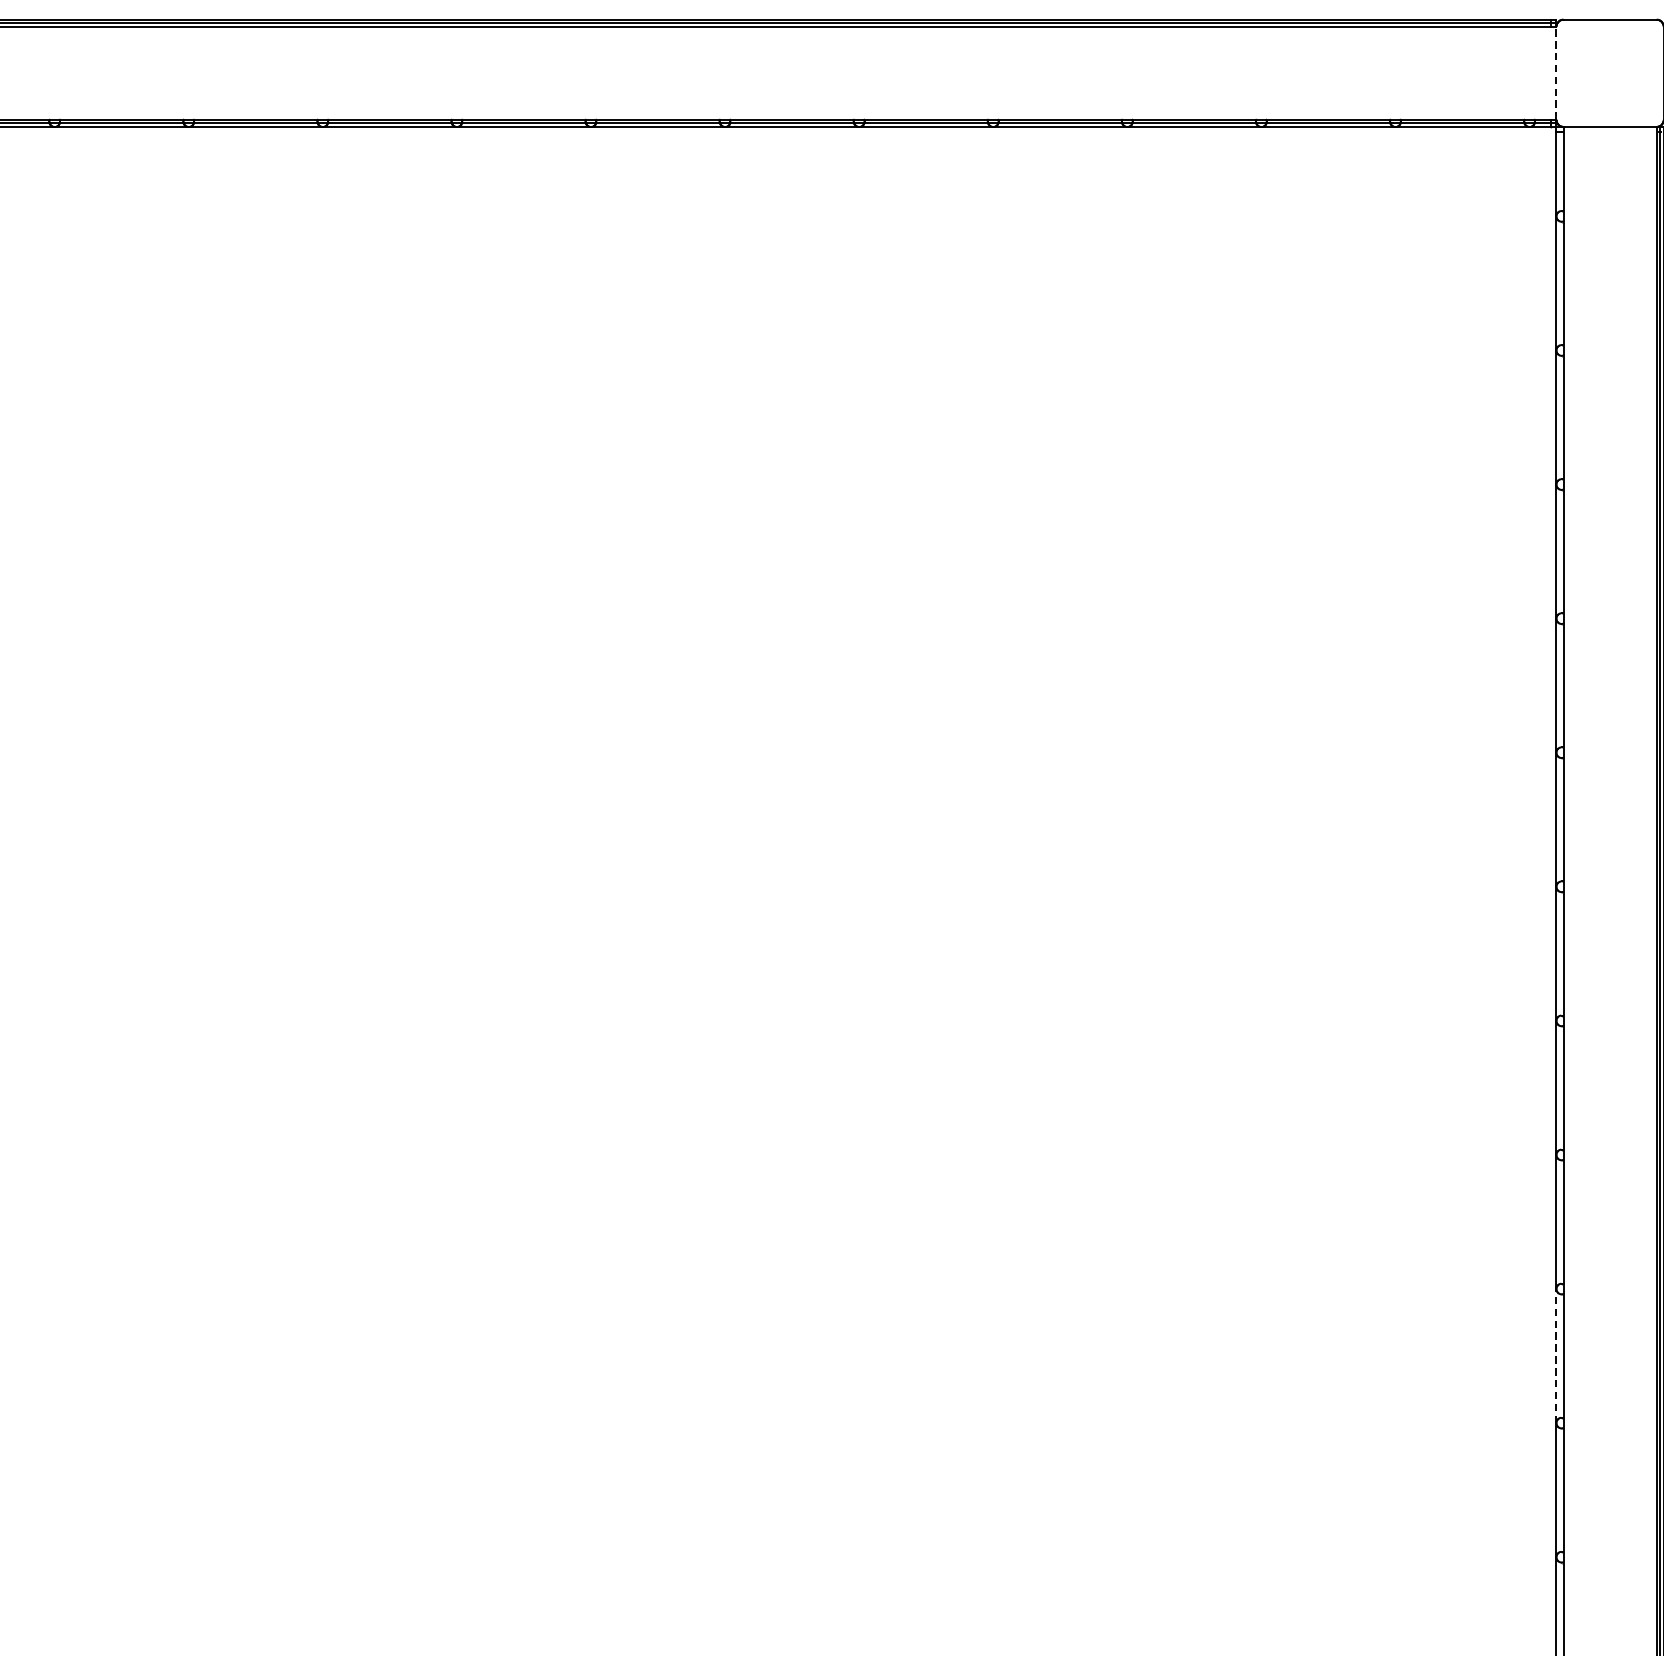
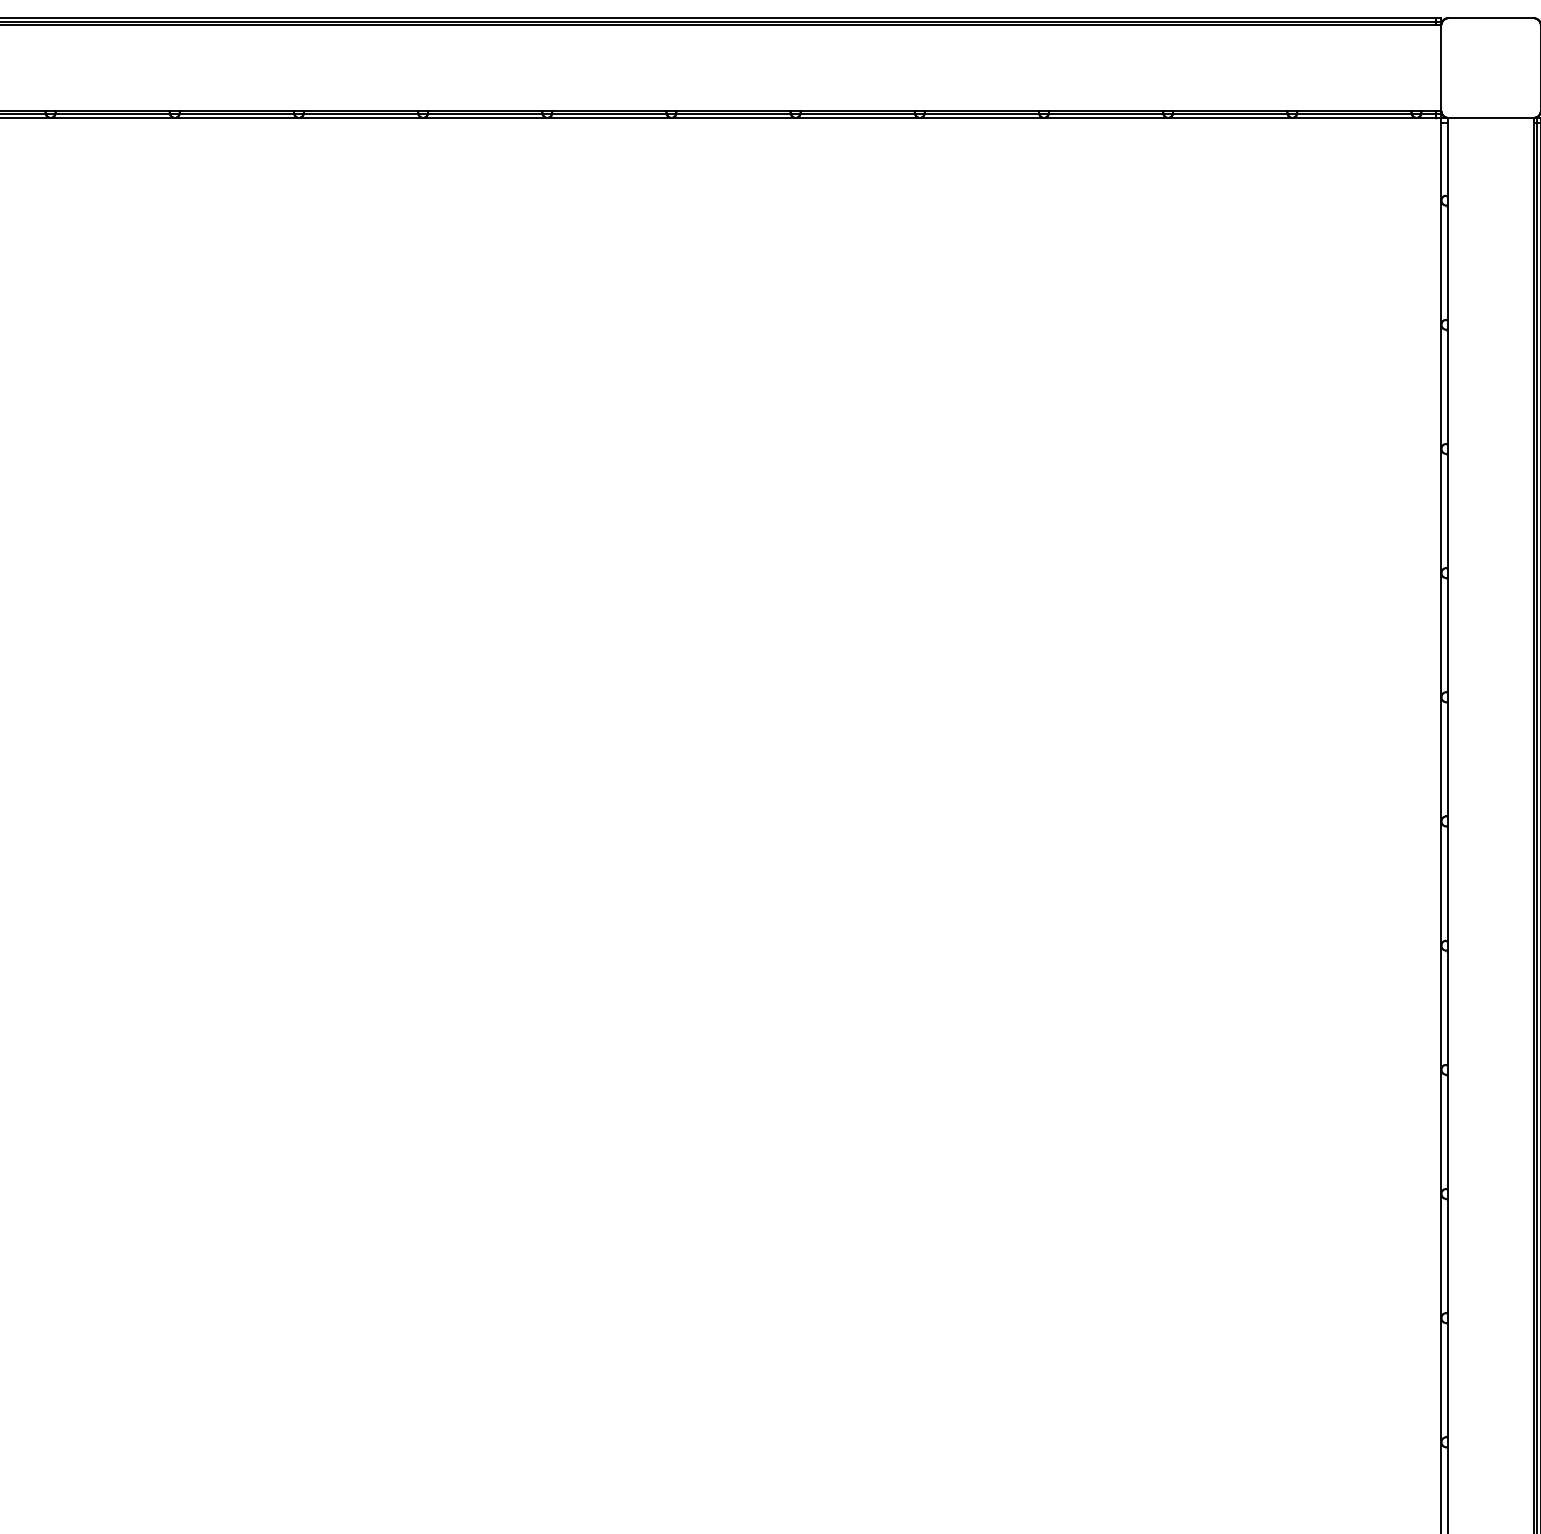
line: (1556, 72) -> (1441, 67), dashed -> solid
line: (1556, 1355) -> (1441, 1255), dashed -> solid

